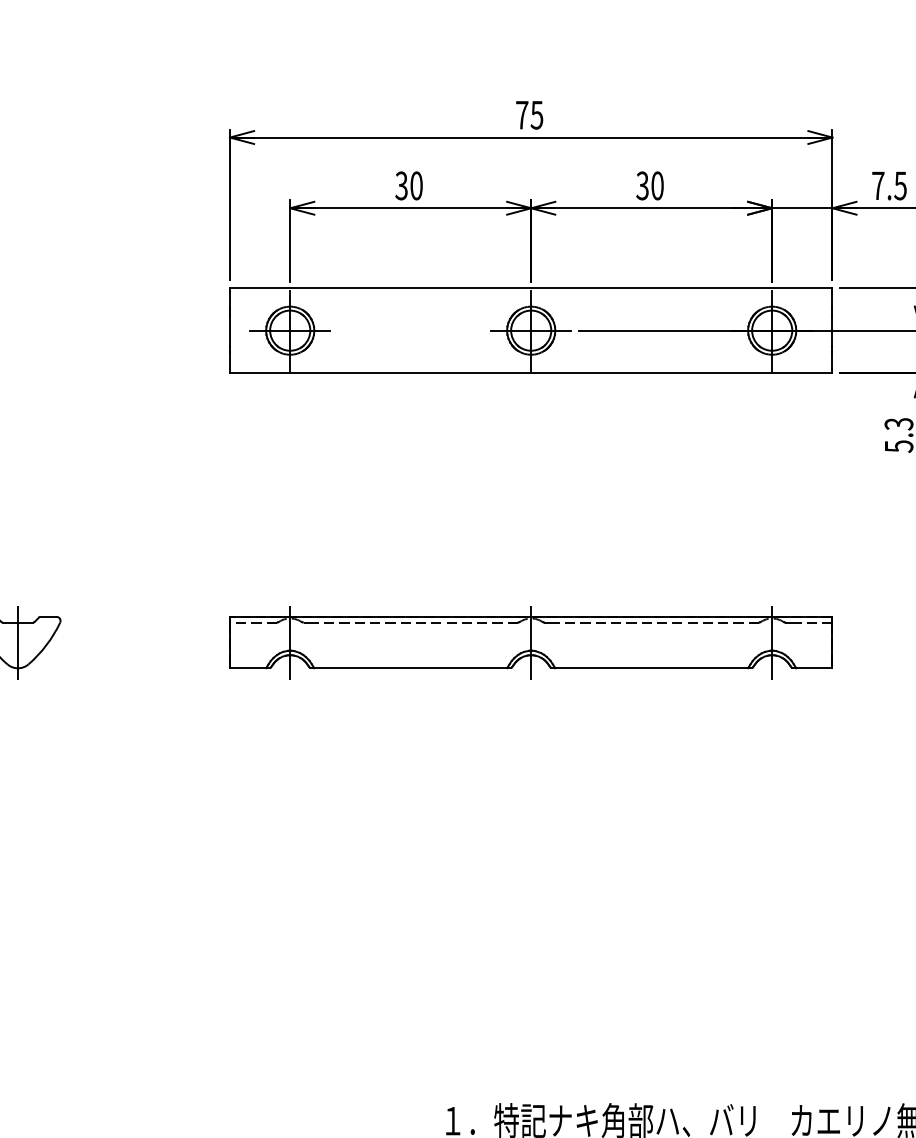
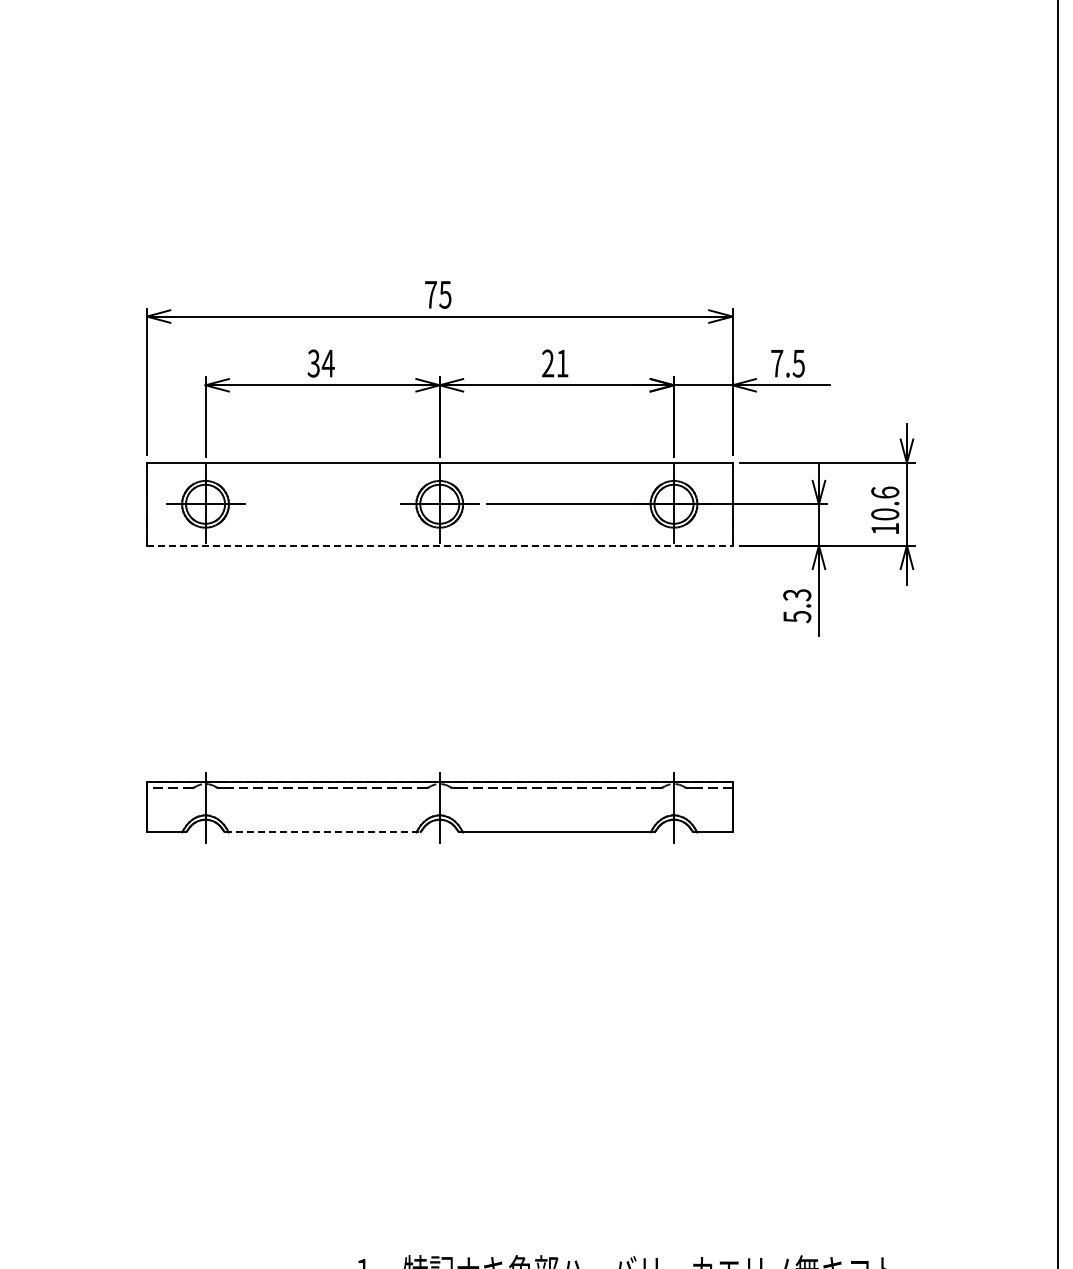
text: (415, 185) -> (327, 363), 30 -> 34
text: (650, 185) -> (555, 363), 30 -> 21
line: (530, 373) -> (439, 545), solid -> dashed
line: (410, 668) -> (322, 832), solid -> dashed

